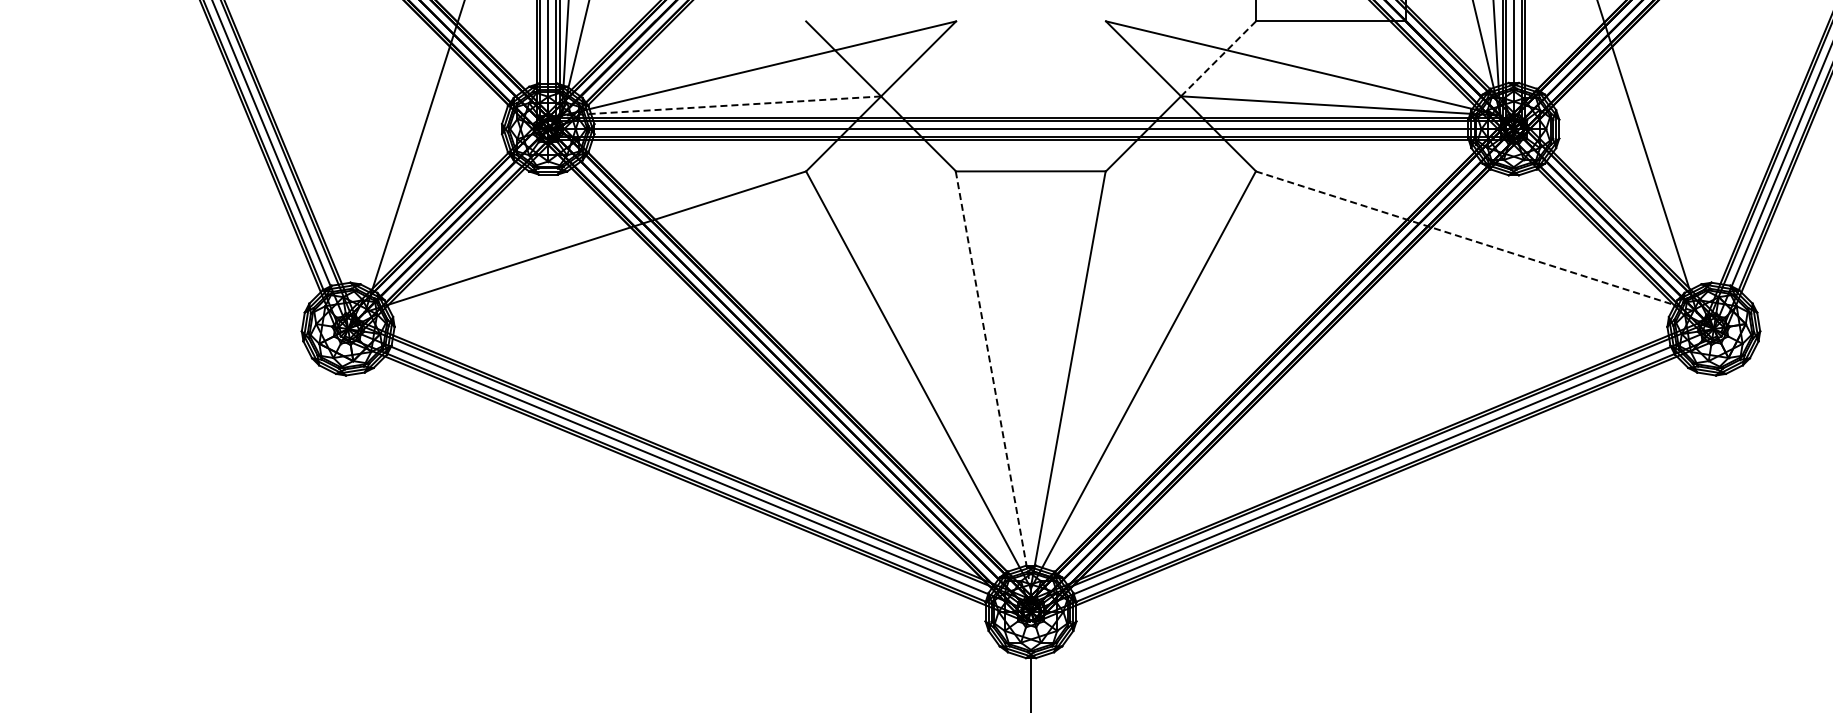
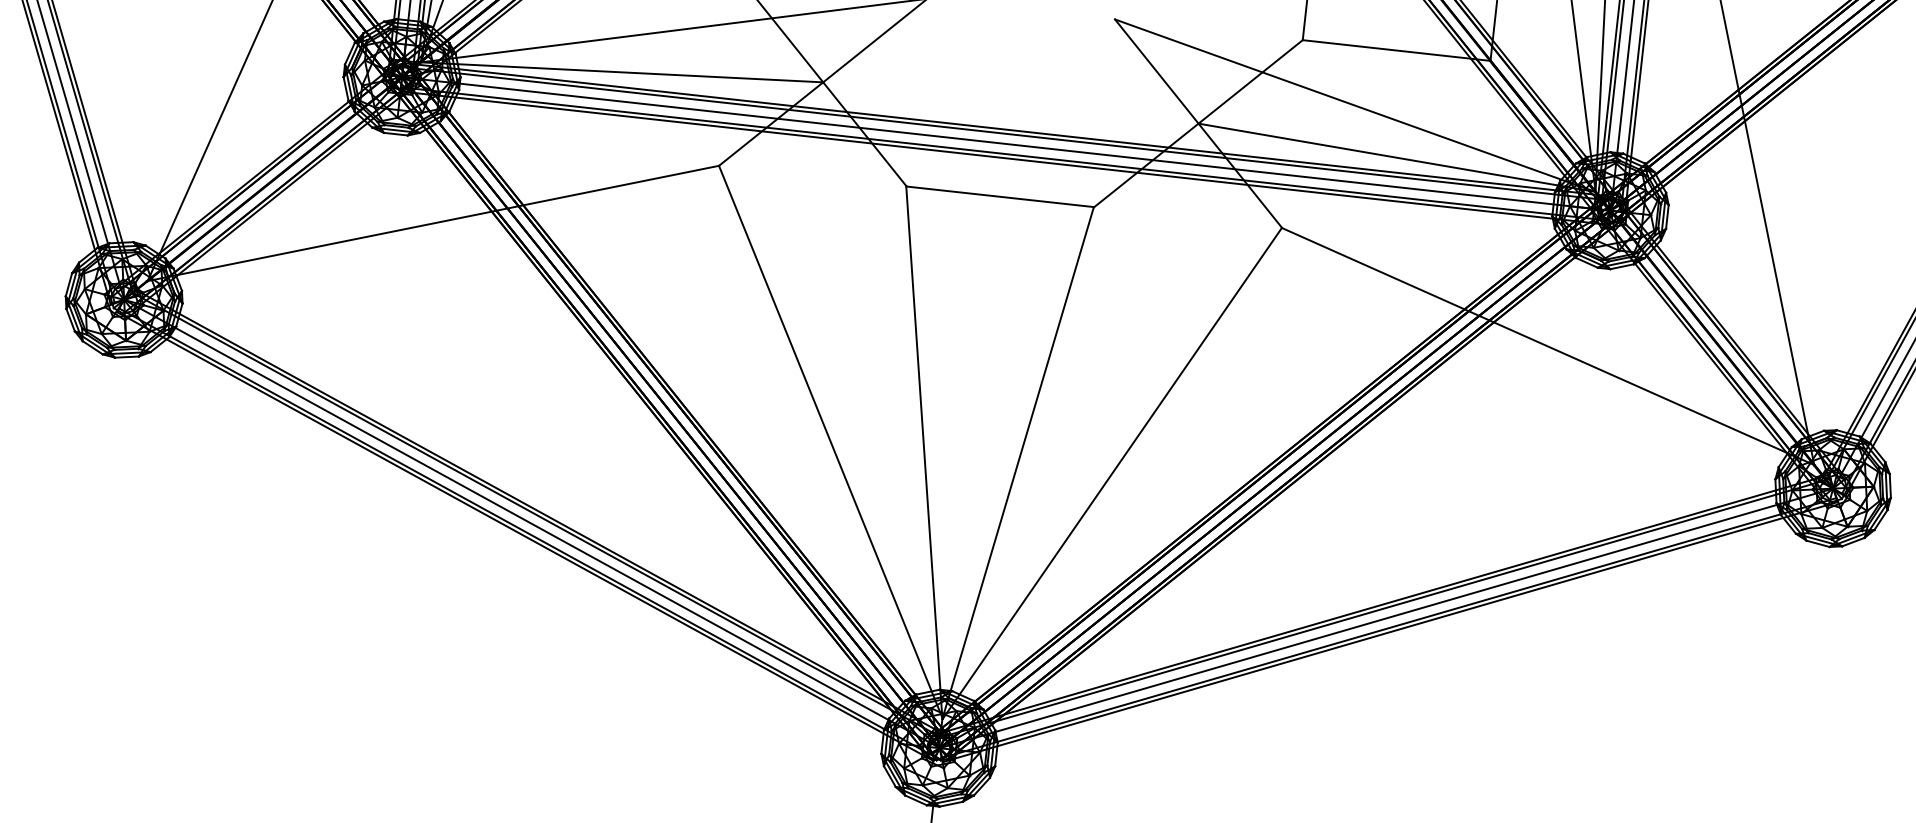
line: (1218, 59) -> (1250, 82), dashed -> solid
line: (721, 106) -> (622, 72), dashed -> solid
line: (1476, 241) -> (1548, 346), dashed -> solid
line: (993, 379) -> (924, 452), dashed -> solid

